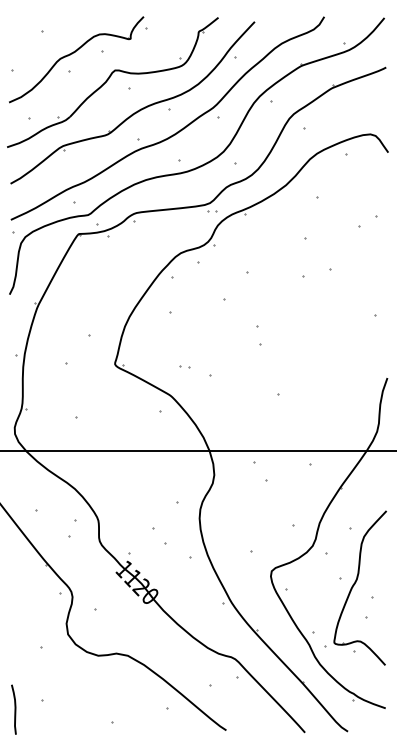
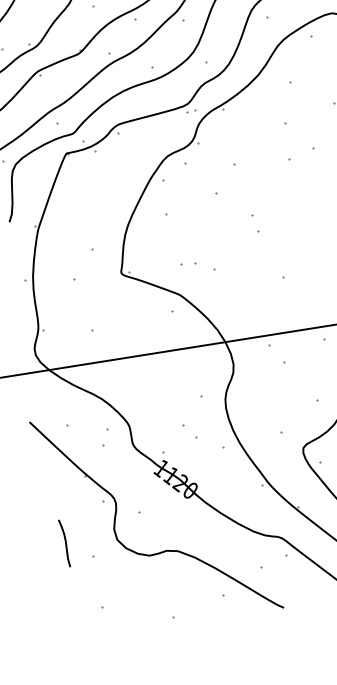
part: (184, 366) -> (188, 264), size x1.6
curve: (14, 709) -> (65, 543), moved

